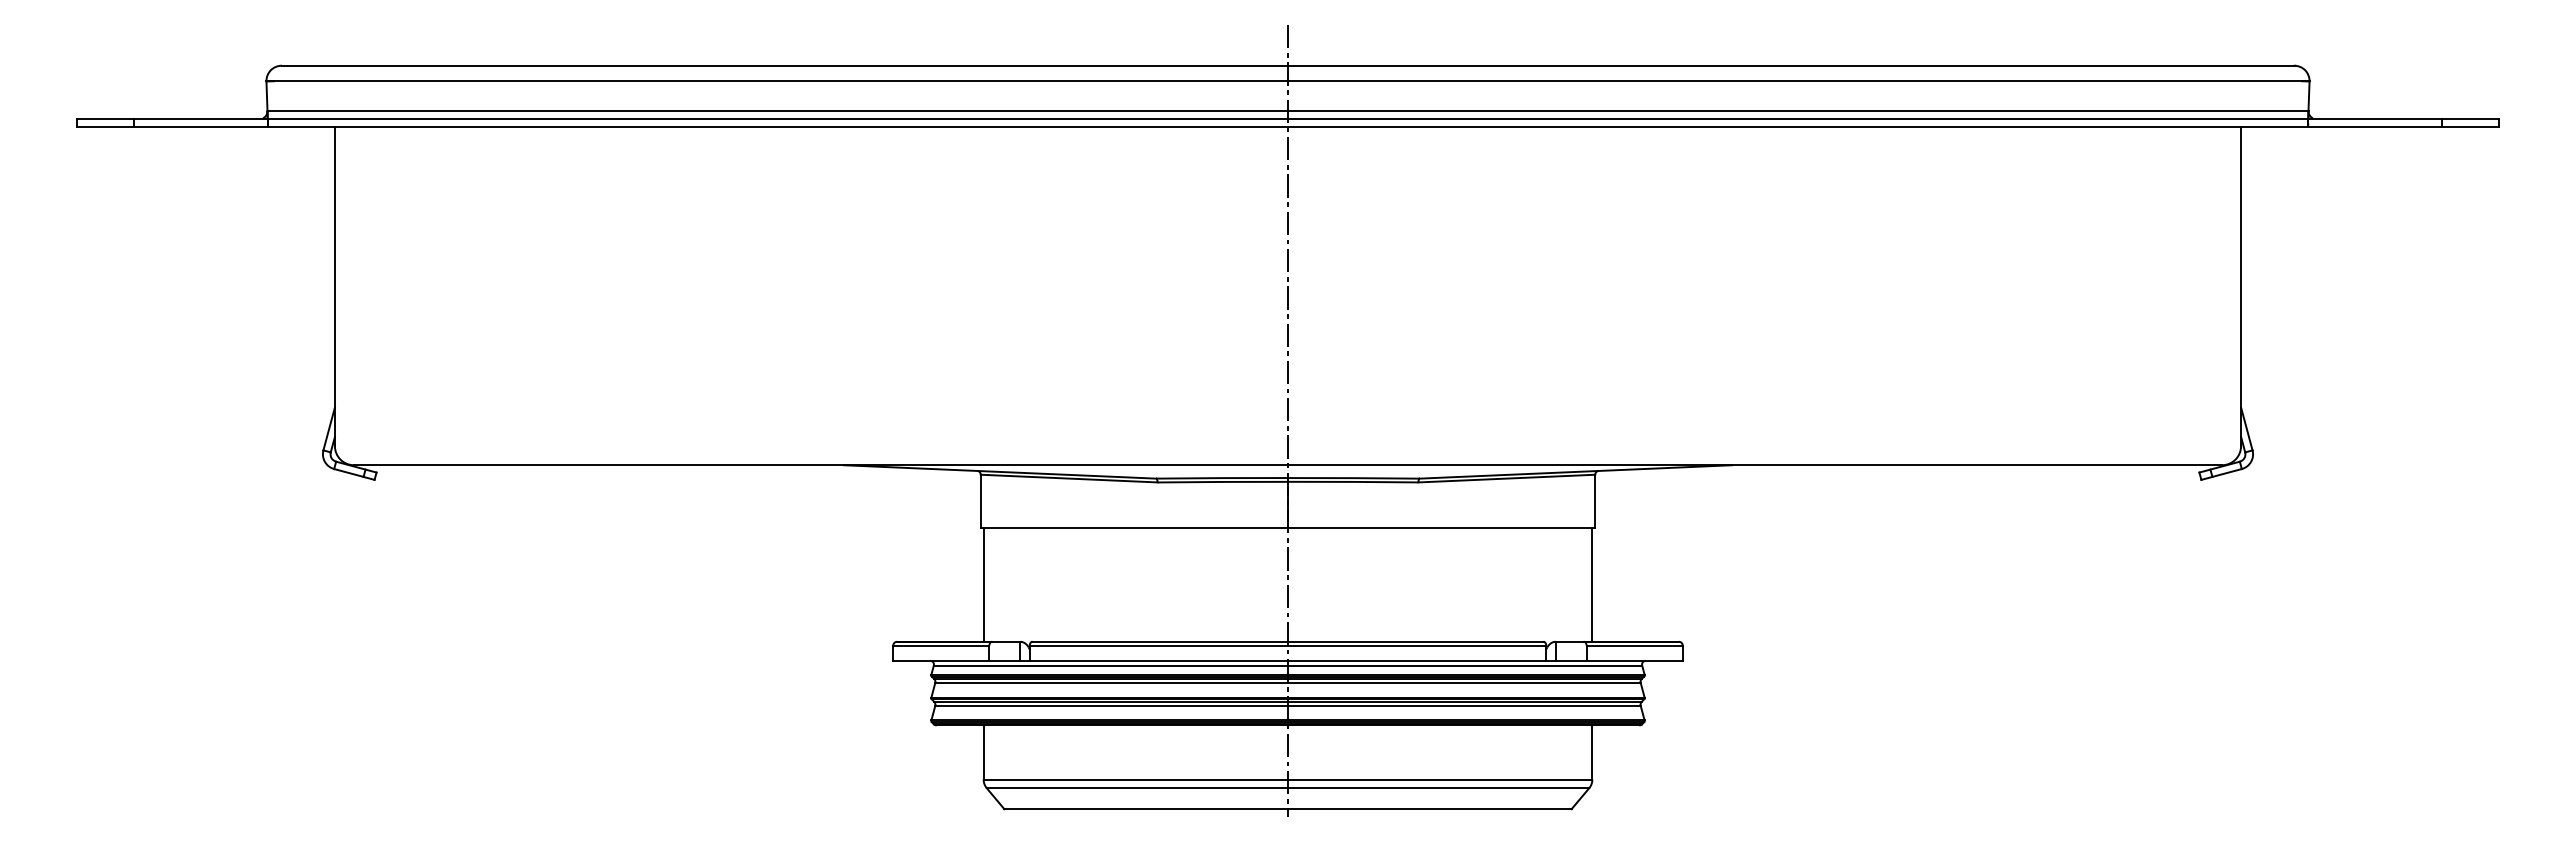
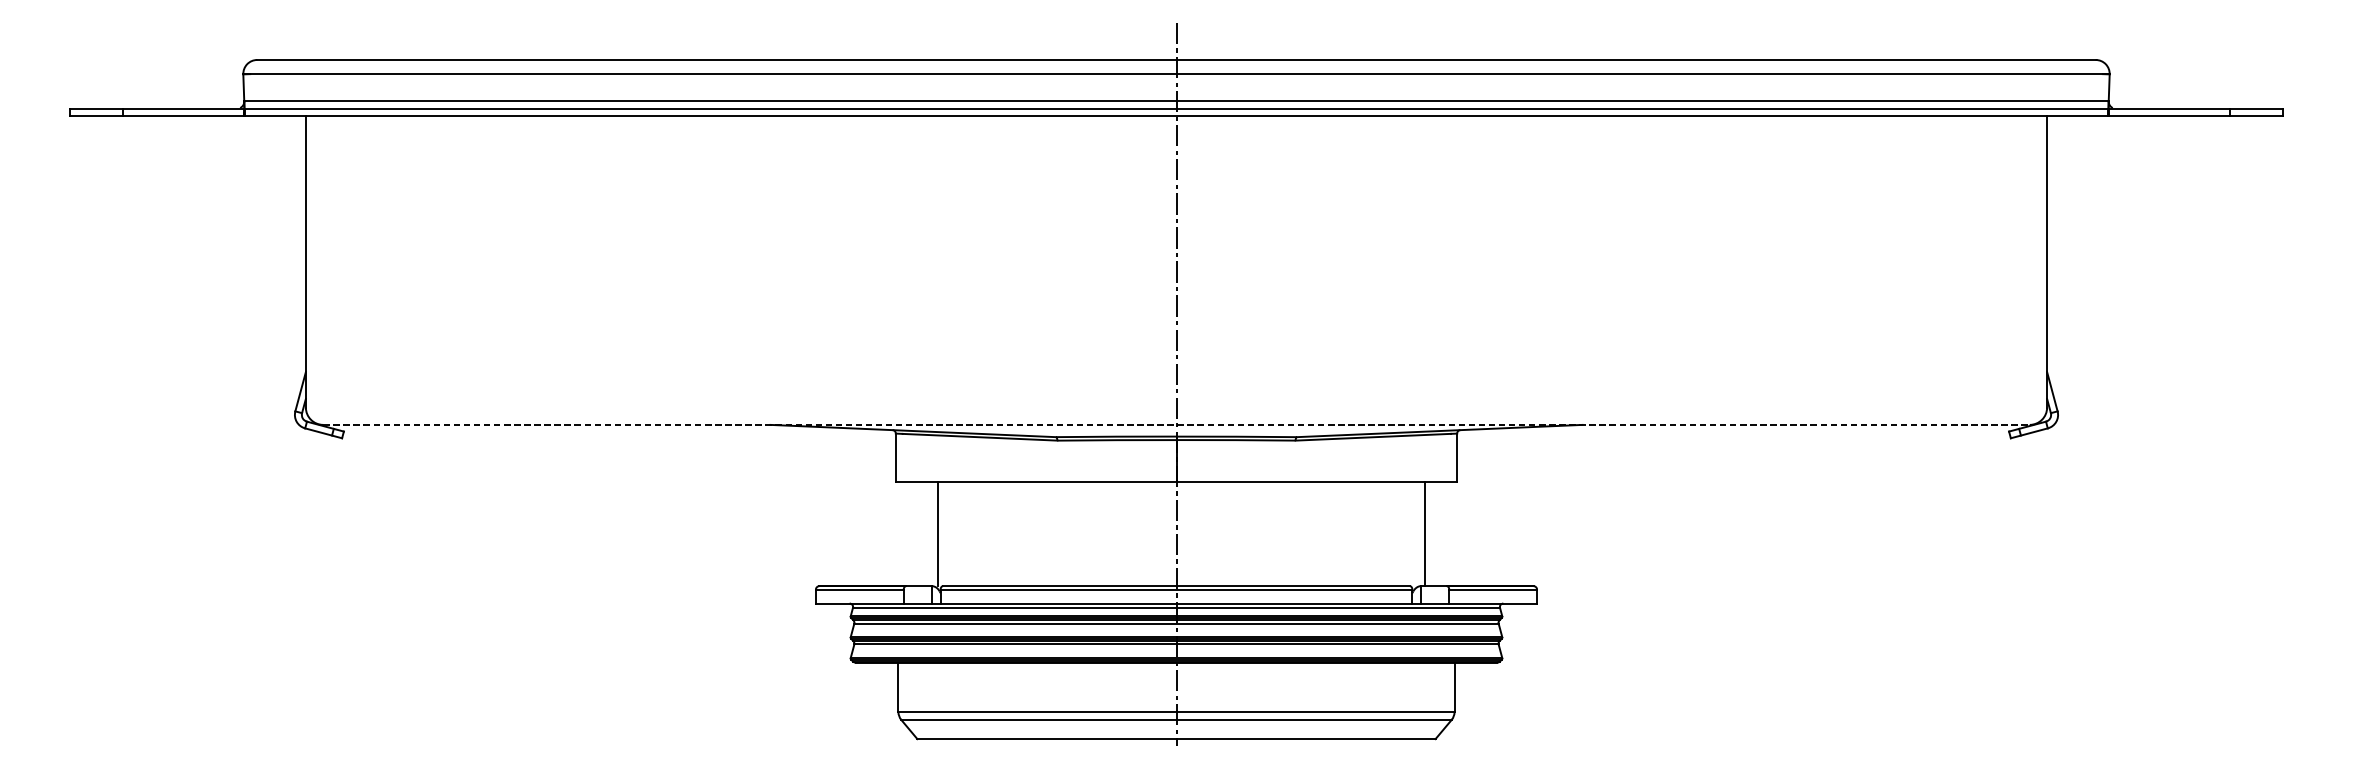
line: (1288, 465) -> (1176, 425), solid -> dashed
line: (983, 584) -> (937, 533), moved
line: (1592, 584) -> (1425, 533), moved

